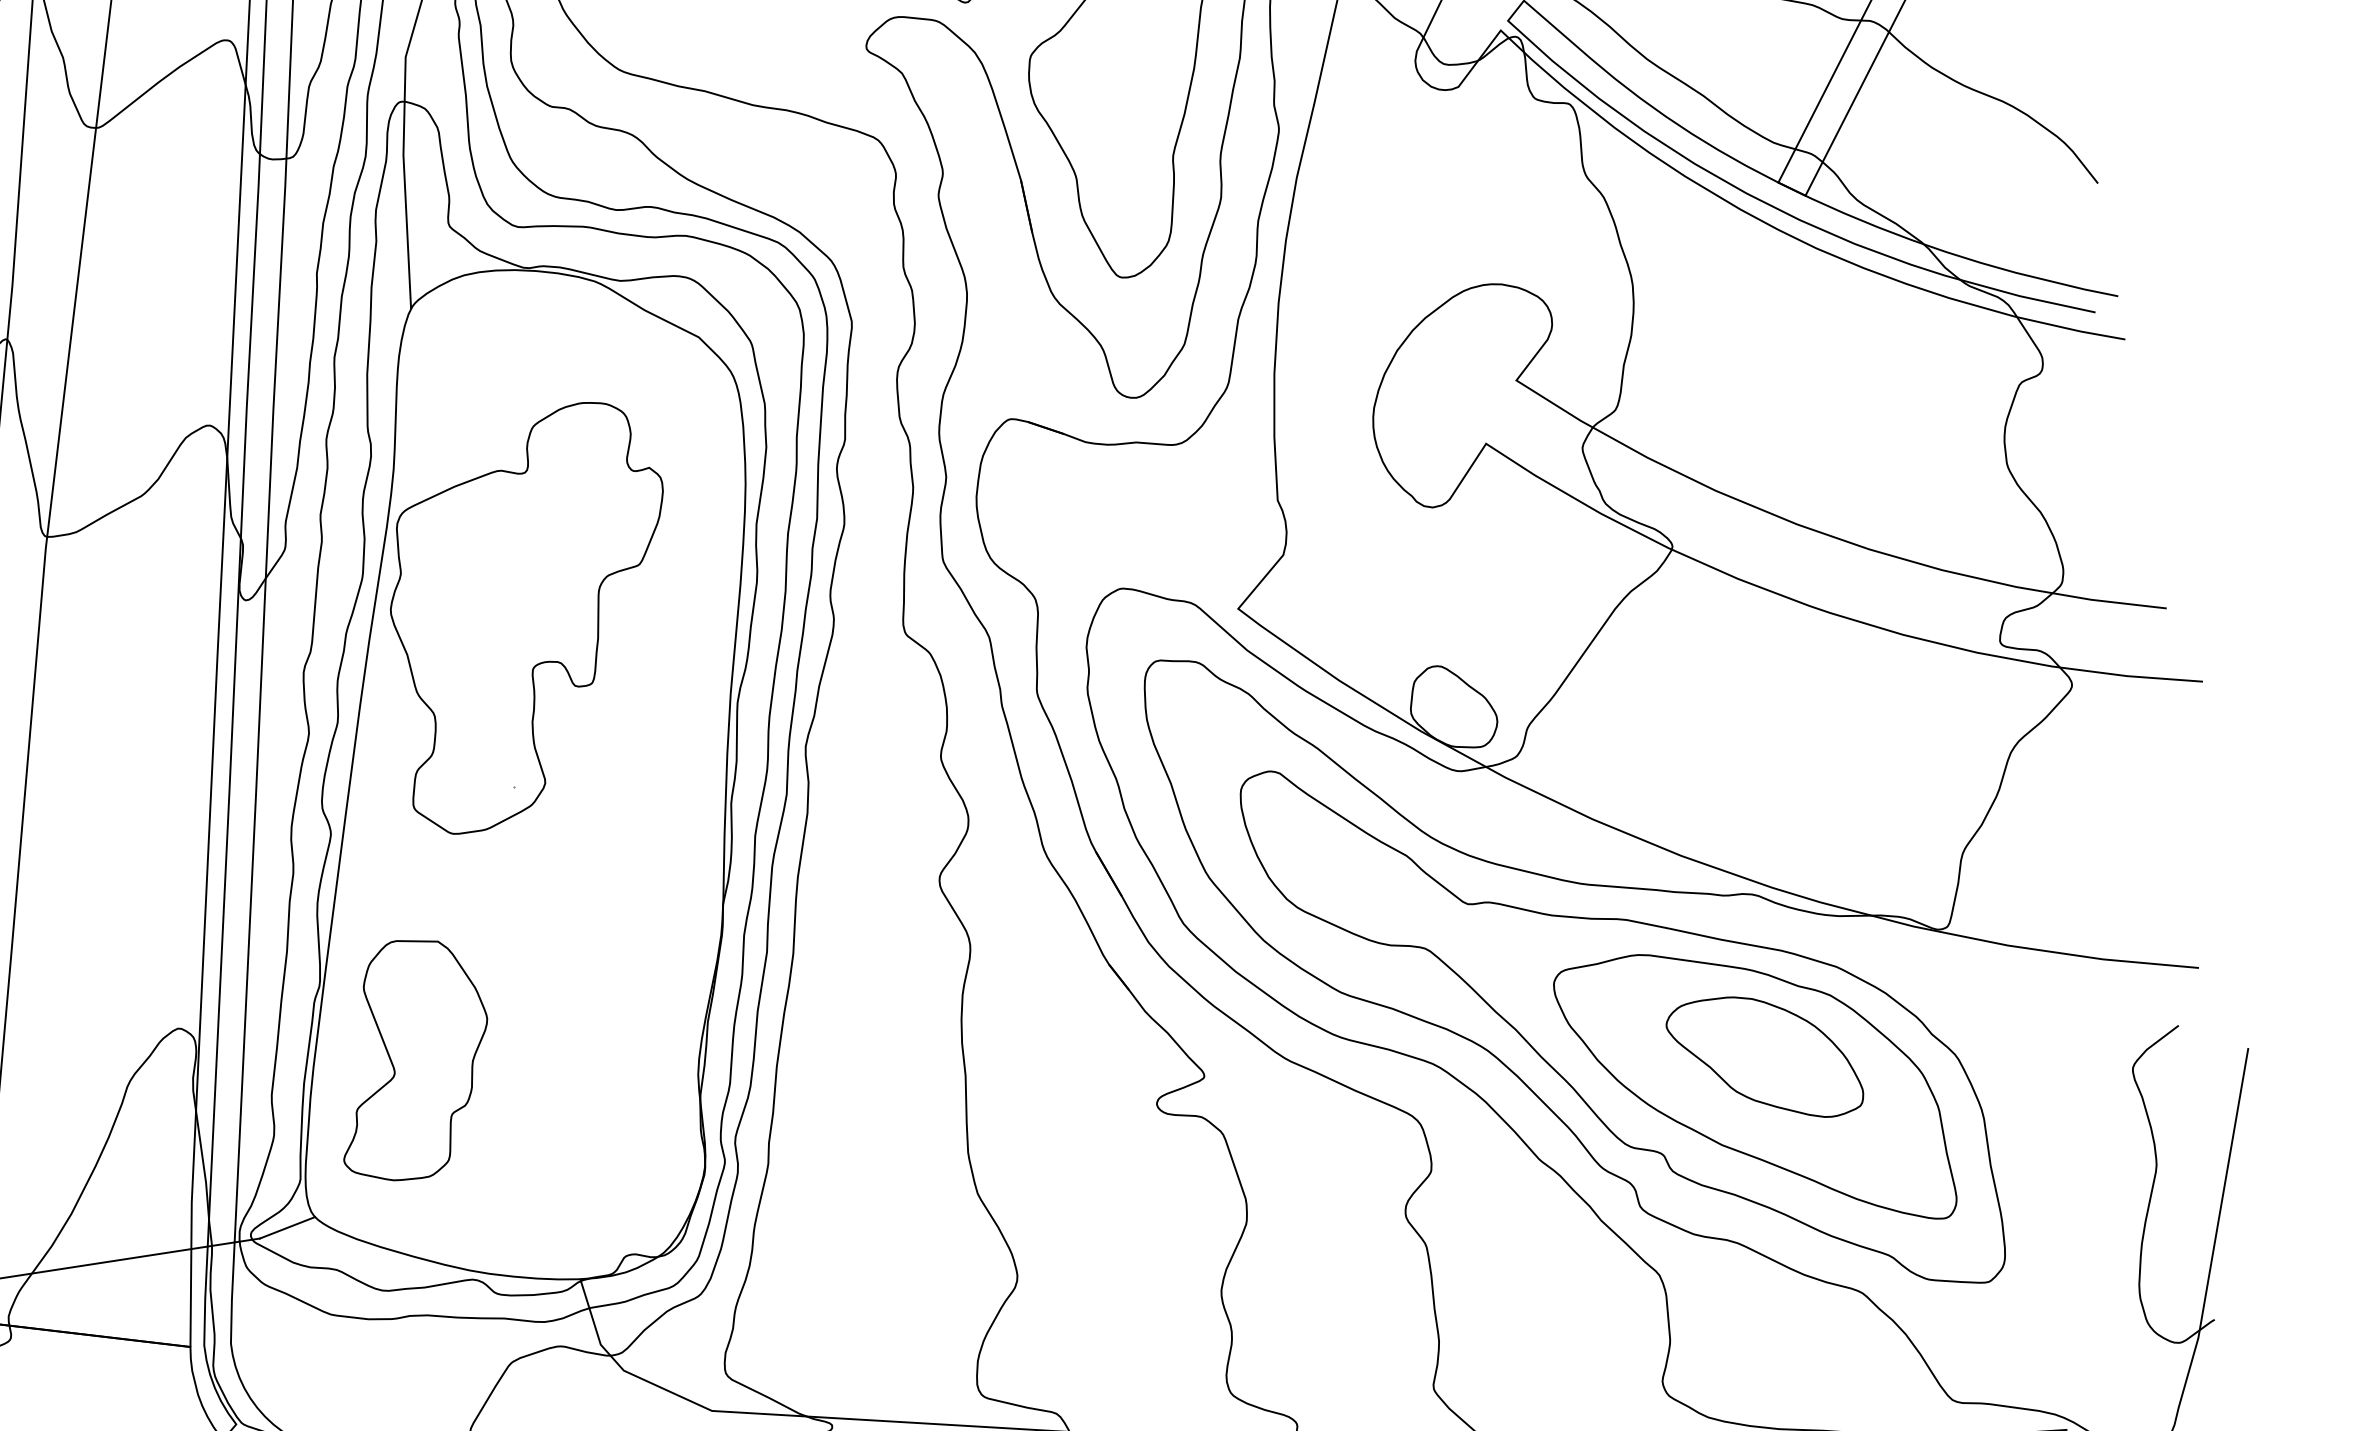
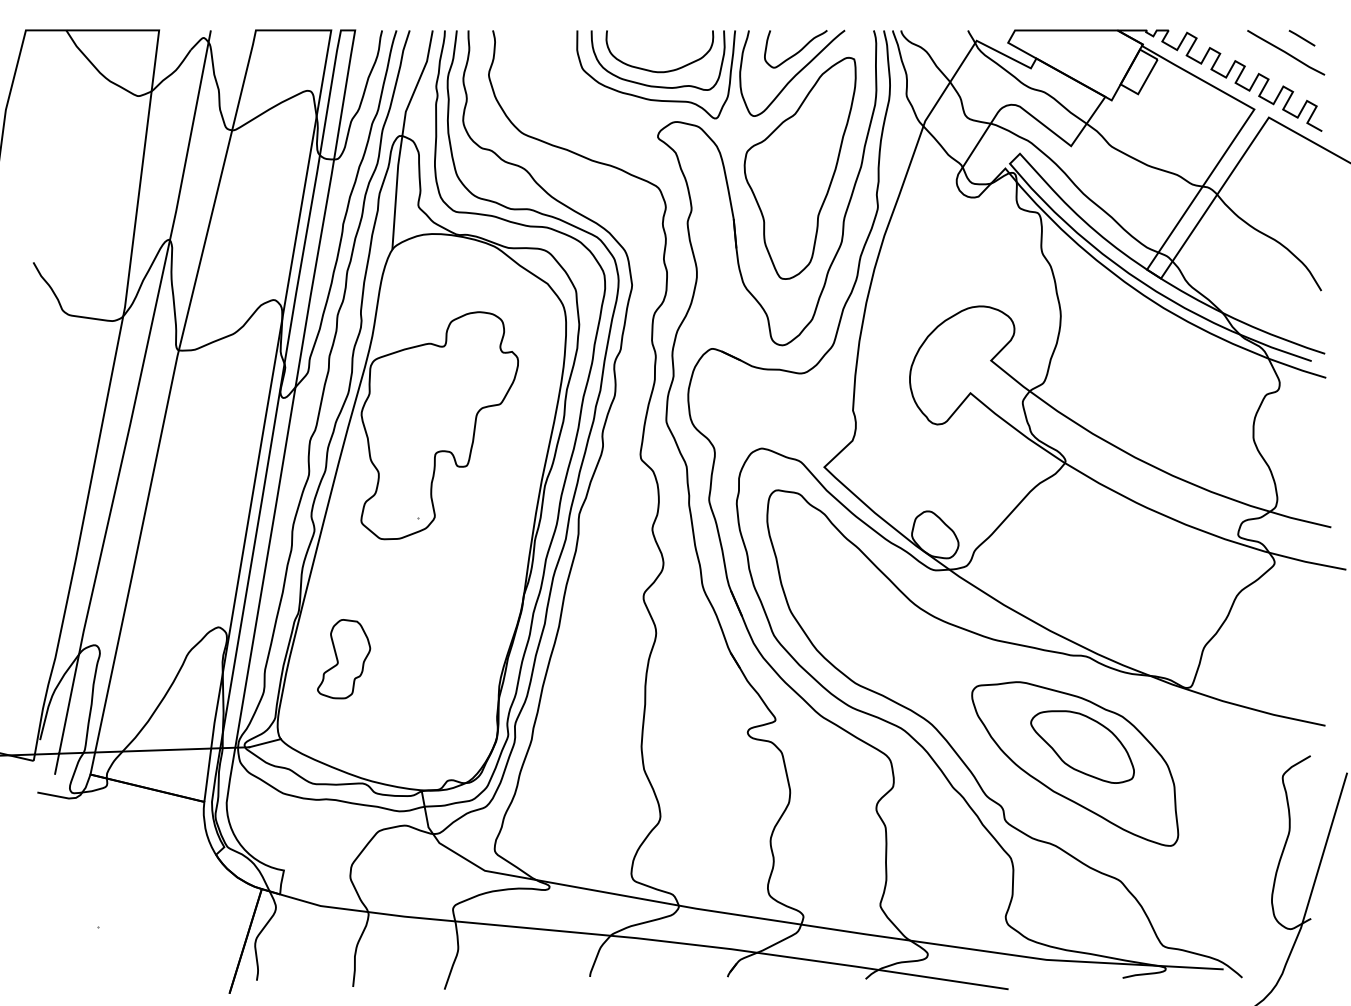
part: (1623, 1026) -> (1007, 720), removed
part: (410, 1057) -> (343, 658), size x0.6

